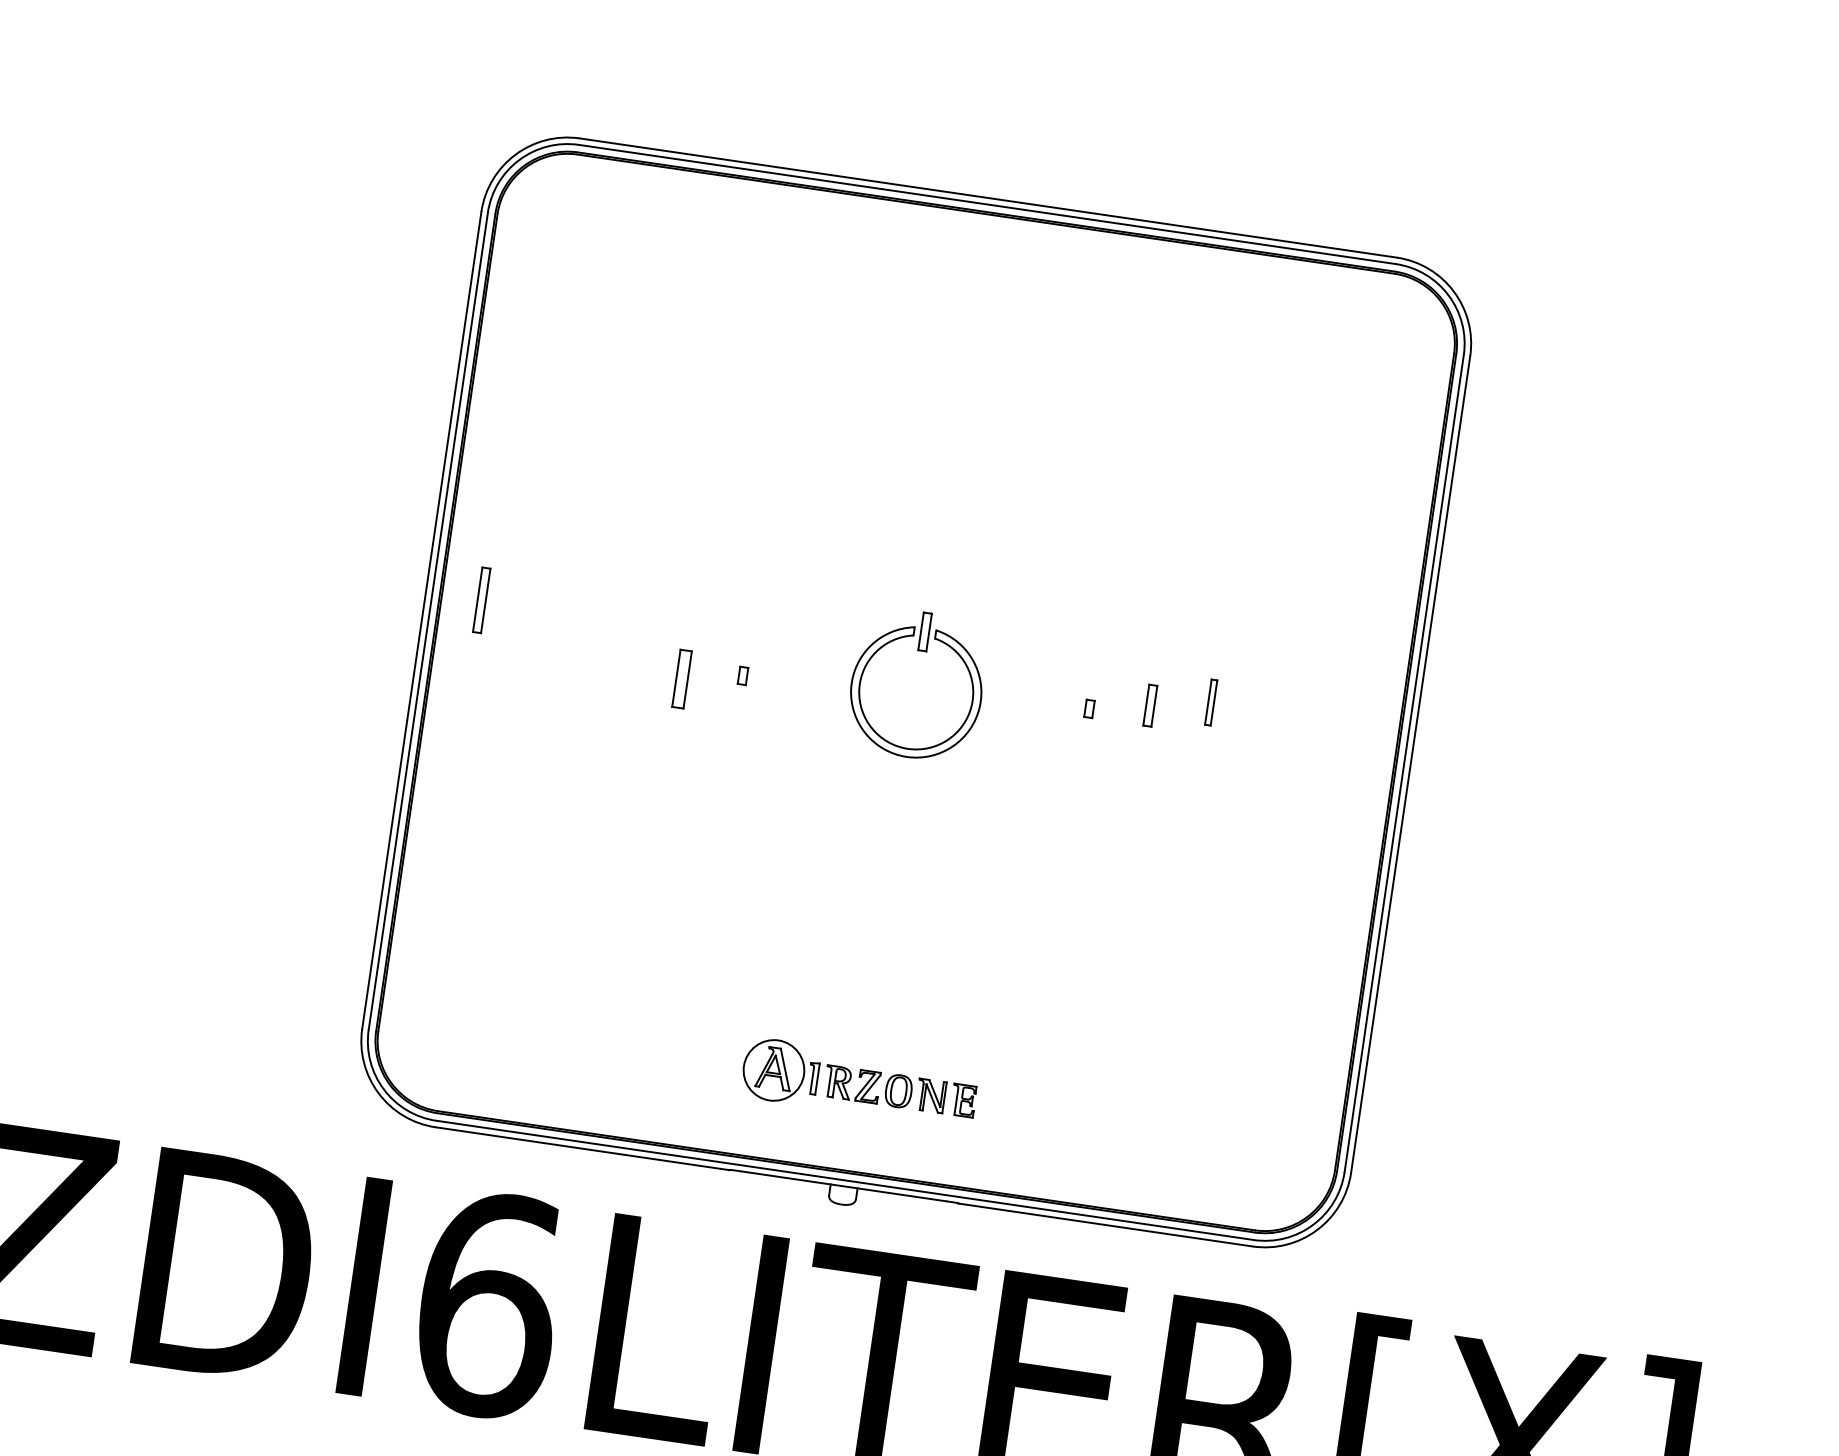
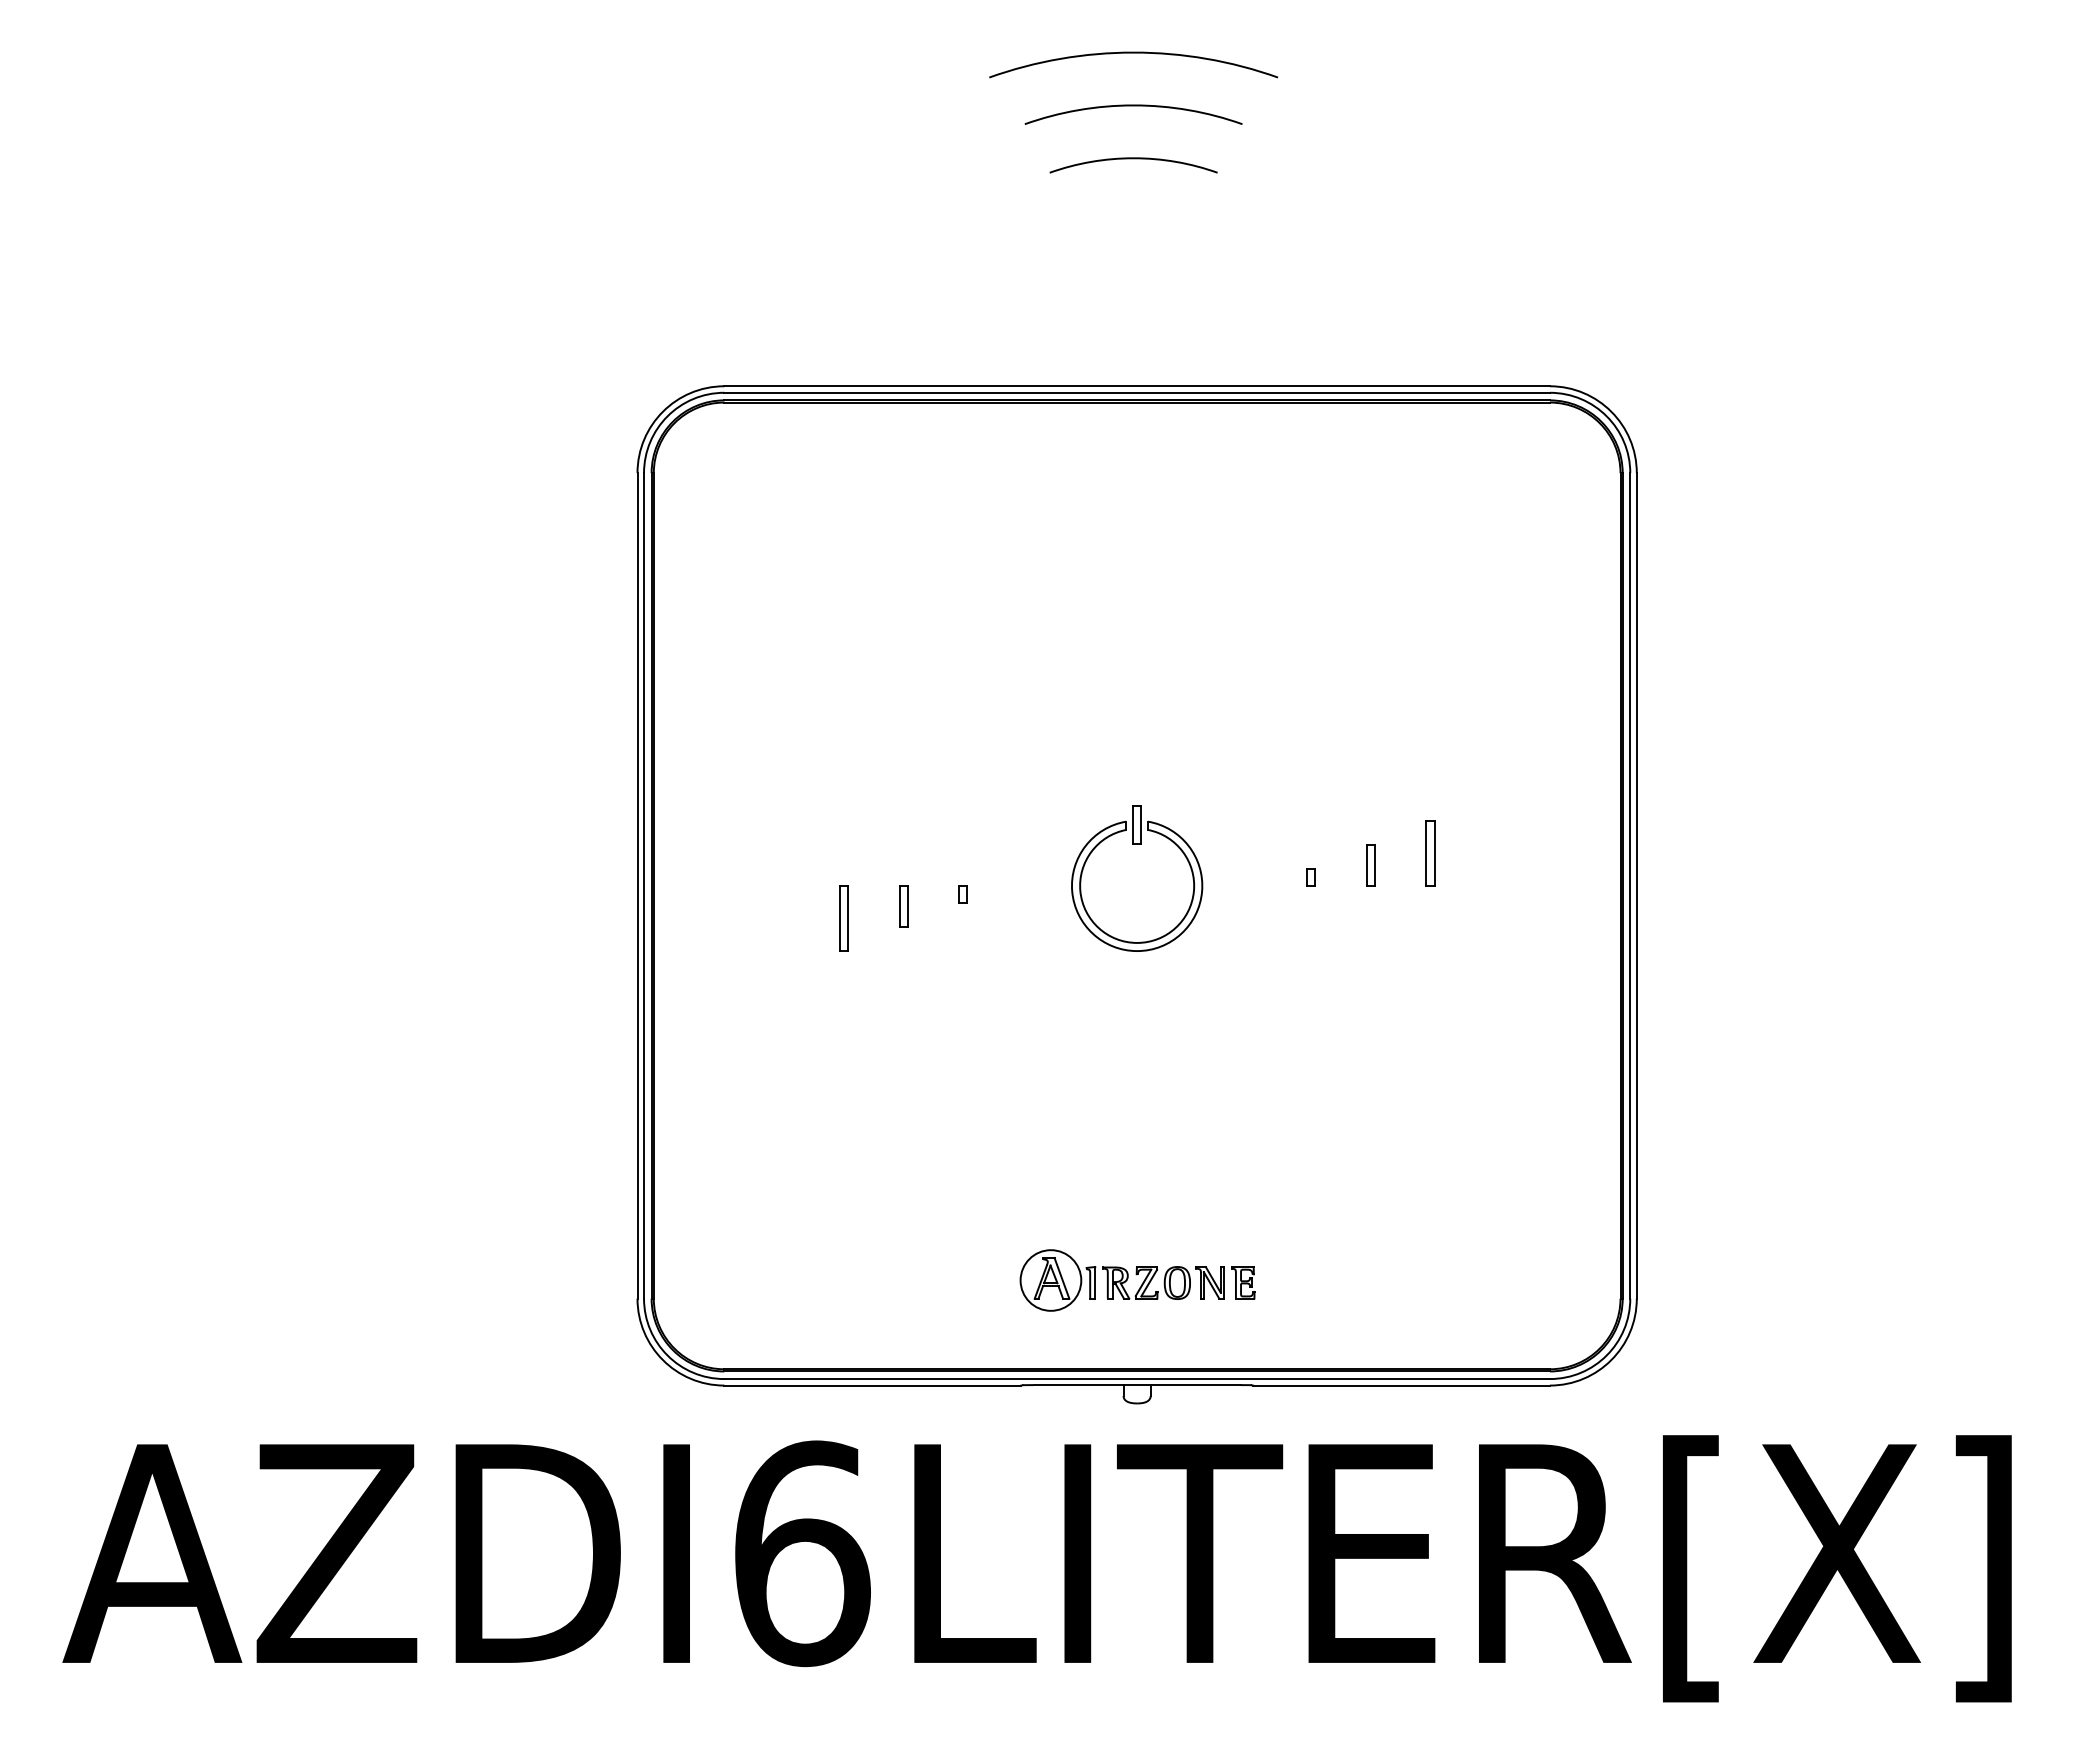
part: (481, 600) -> (843, 918), moved
part: (682, 679) -> (903, 906), size x0.71
part: (1211, 702) -> (1430, 853), size x1.43

